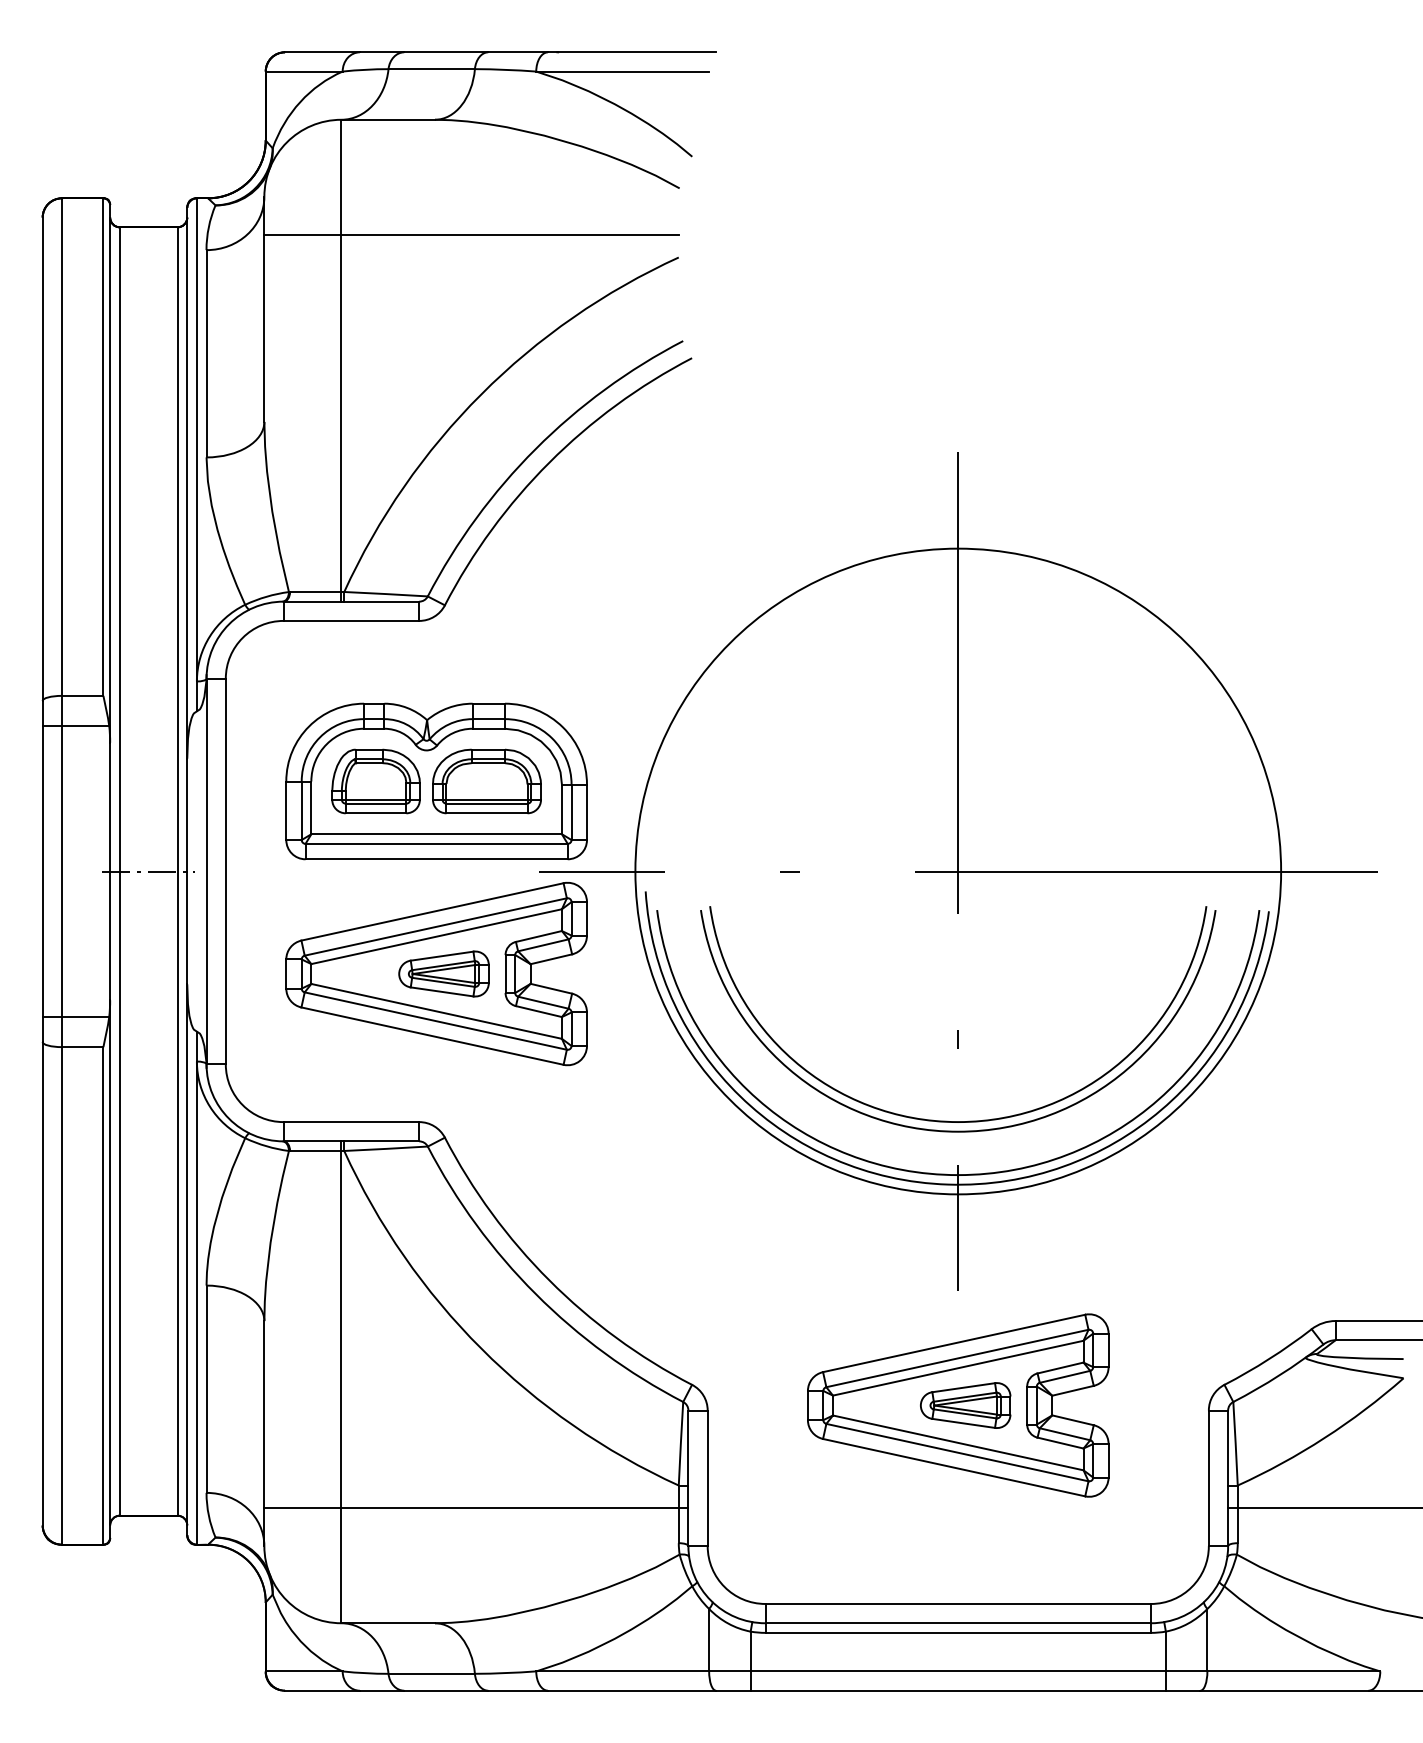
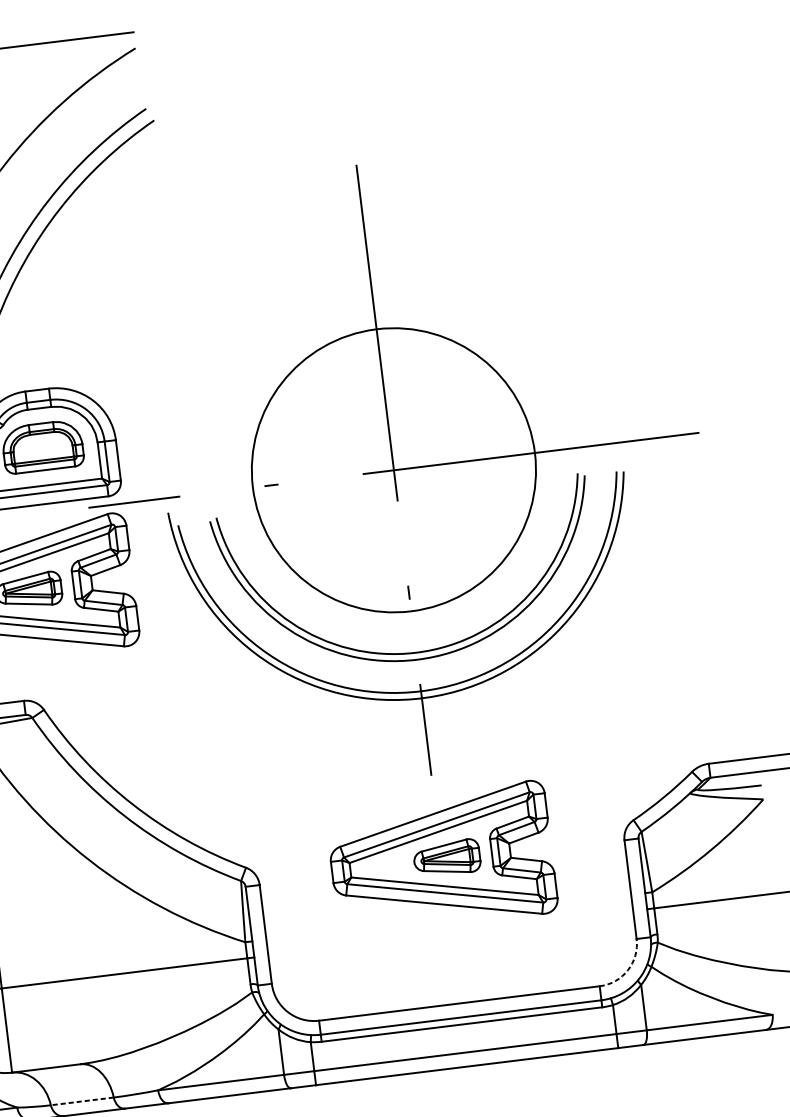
circle: (958, 871) -> (394, 470), size x0.6
arc: (1191, 1587) -> (627, 970), solid -> dashed
line: (431, 1673) -> (82, 1101), solid -> dashed

